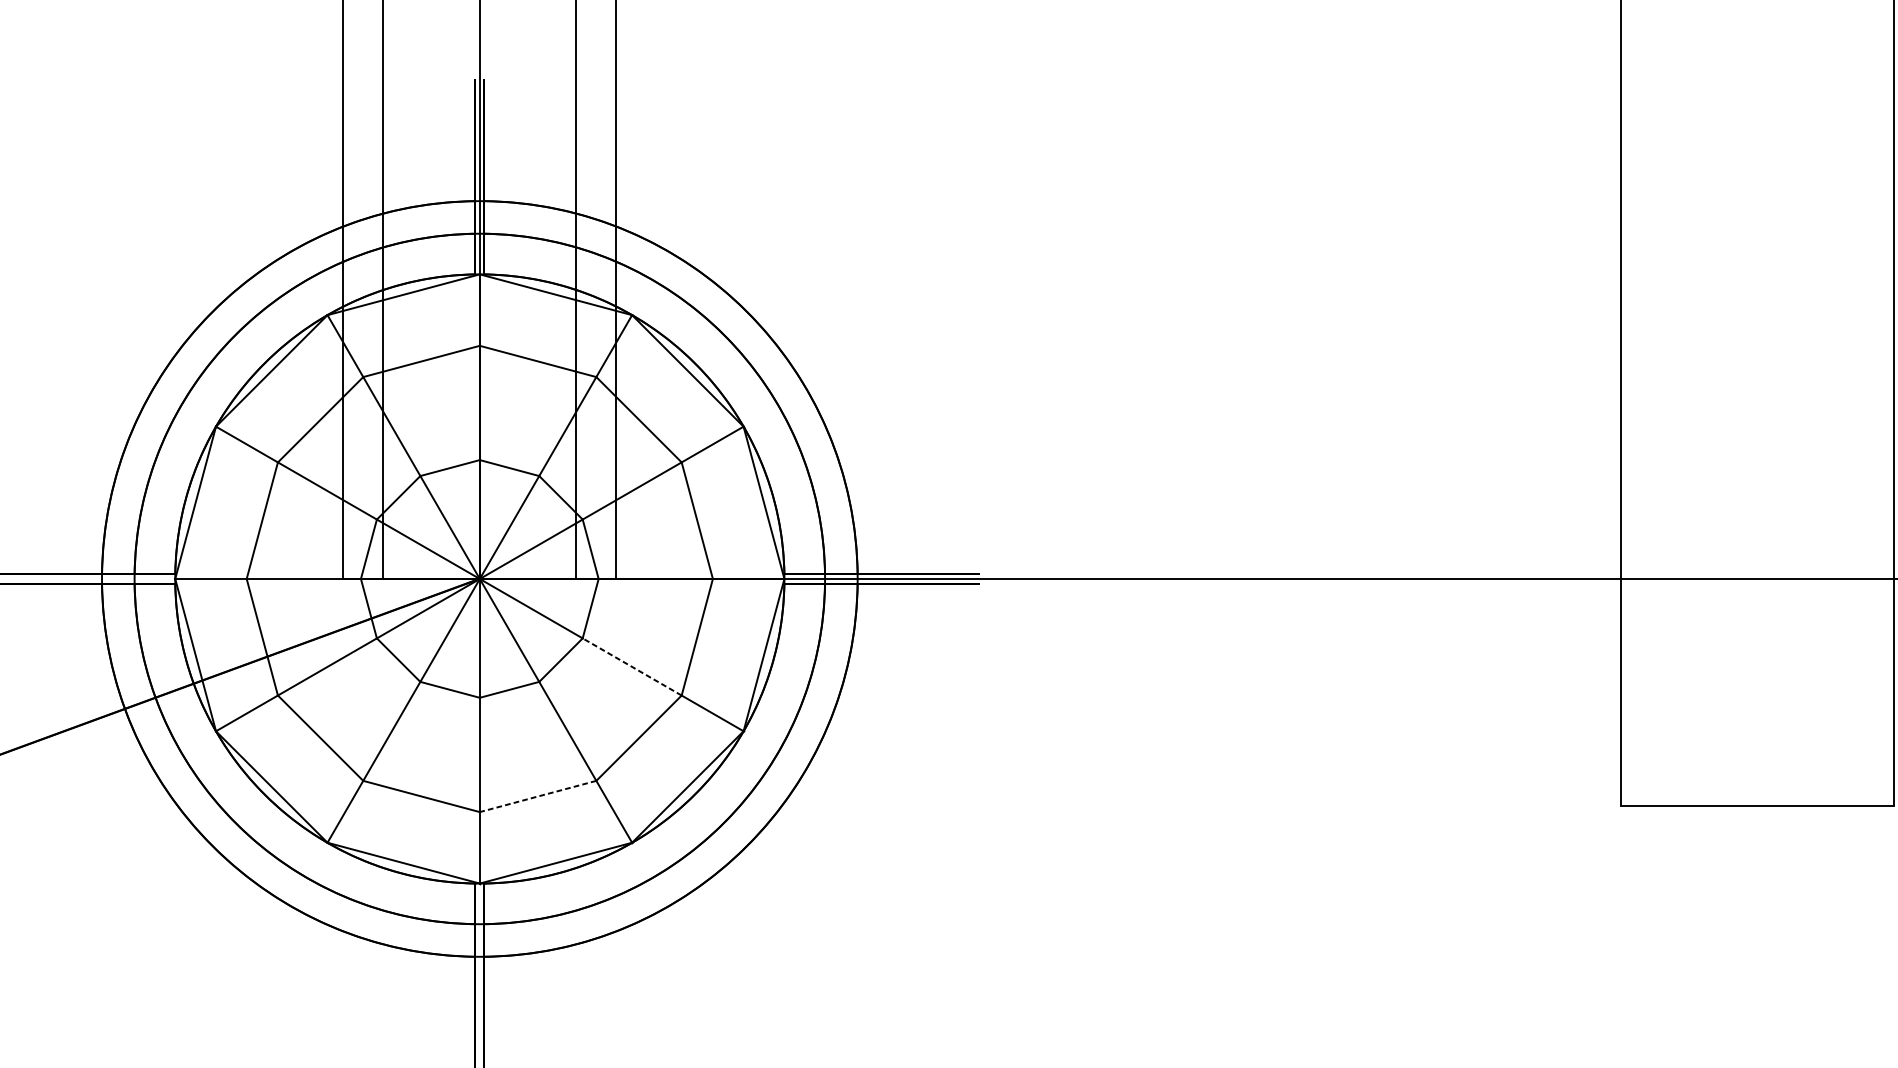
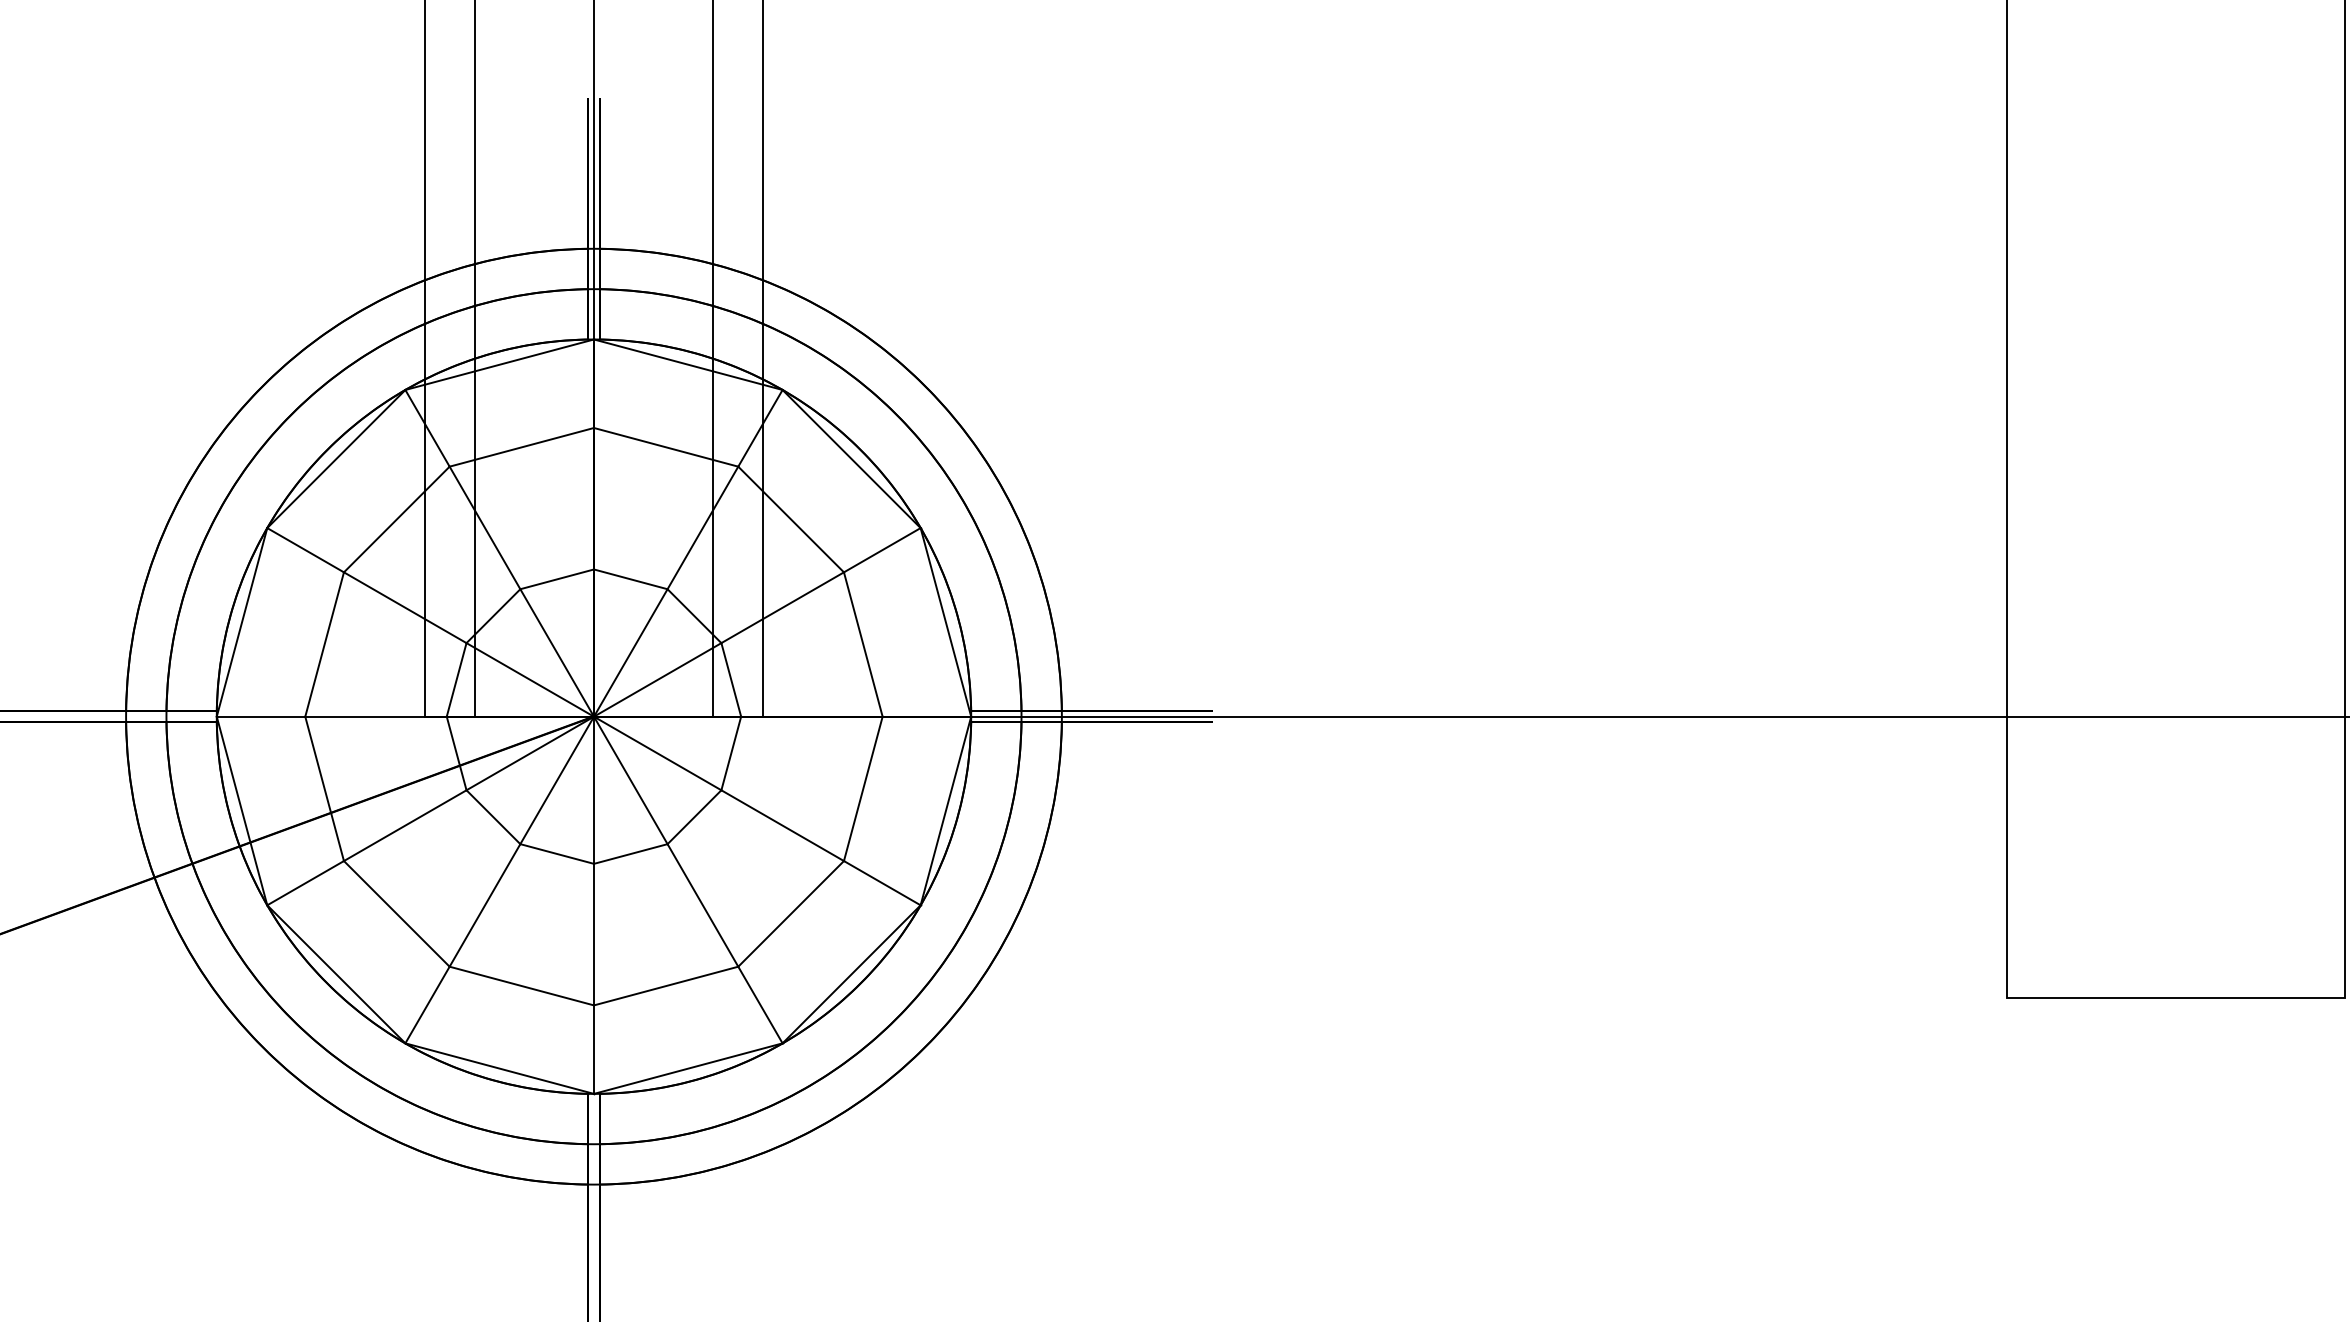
line: (632, 666) -> (782, 825), dashed -> solid
line: (538, 796) -> (666, 986), dashed -> solid

